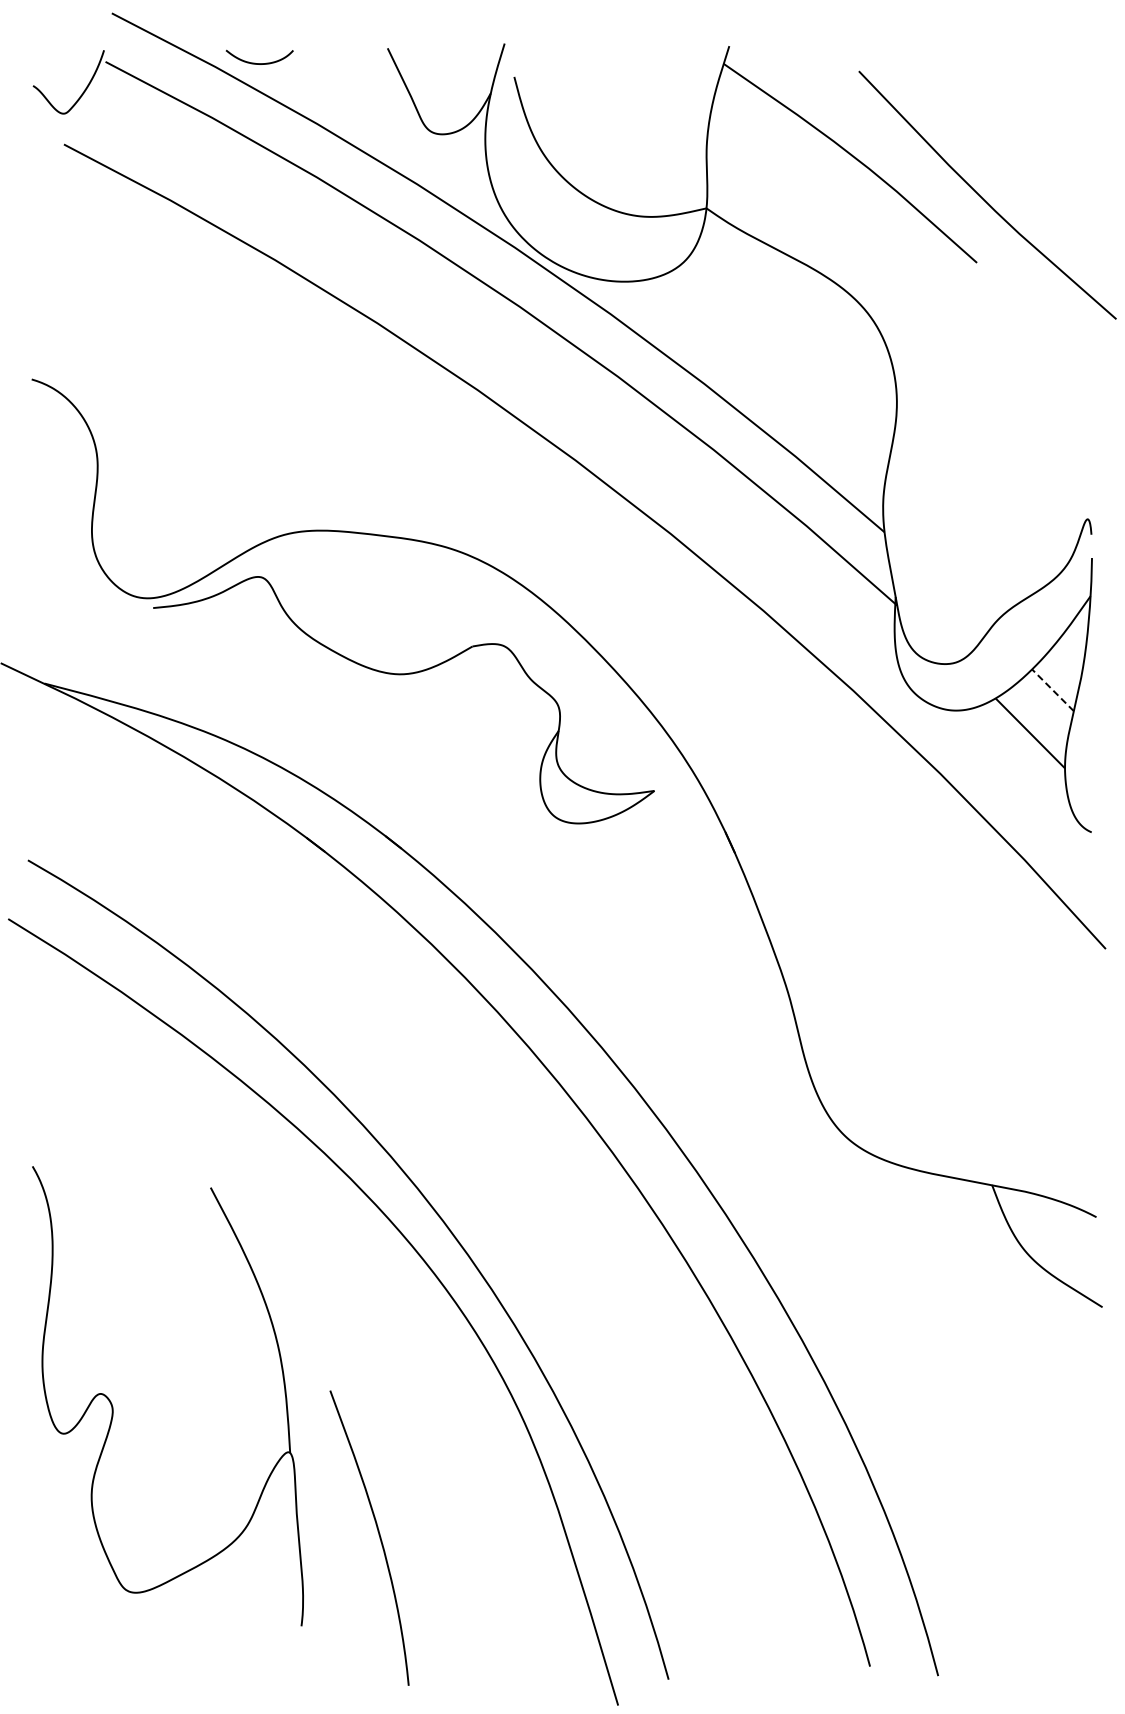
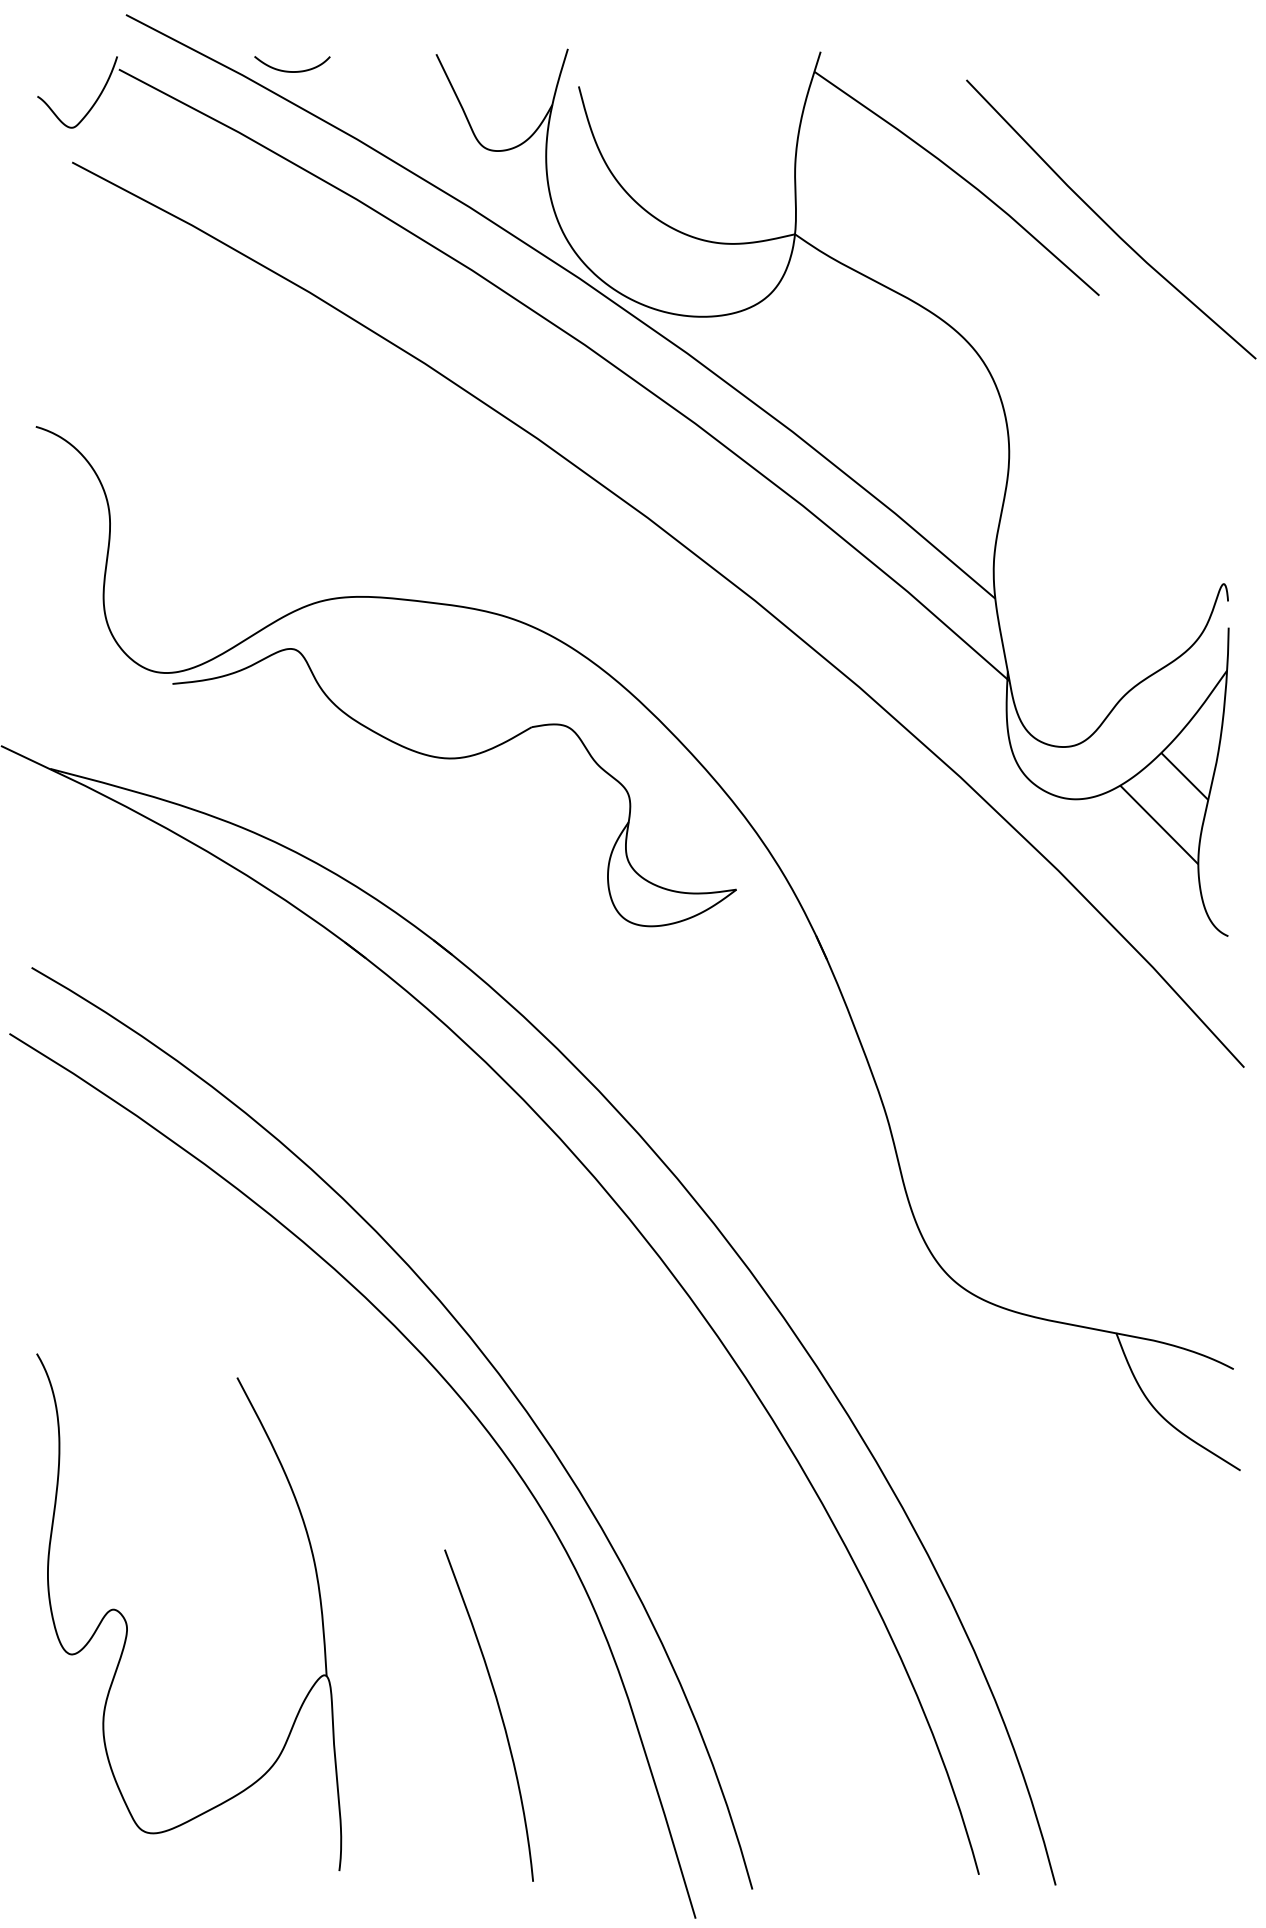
line: (1053, 690) -> (1185, 776), dashed -> solid
part: (113, 1406) -> (127, 1623), moved
curve: (378, 1535) -> (499, 1712), moved

